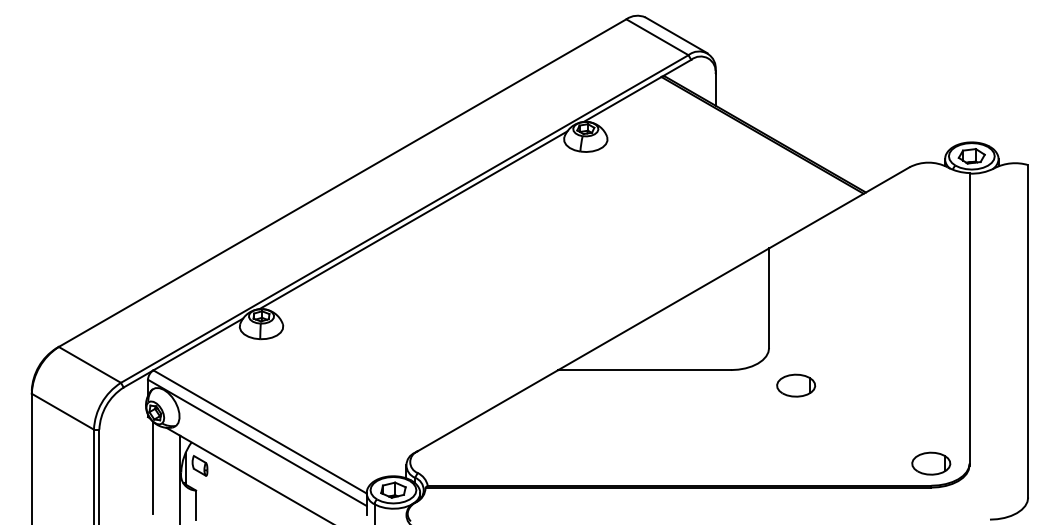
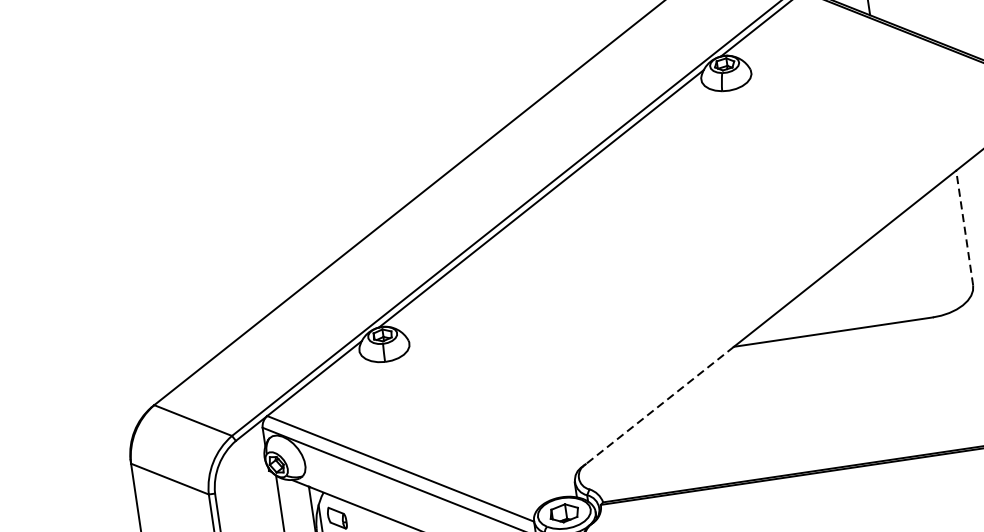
line: (769, 298) -> (965, 228), solid -> dashed
line: (487, 410) -> (659, 405), solid -> dashed

